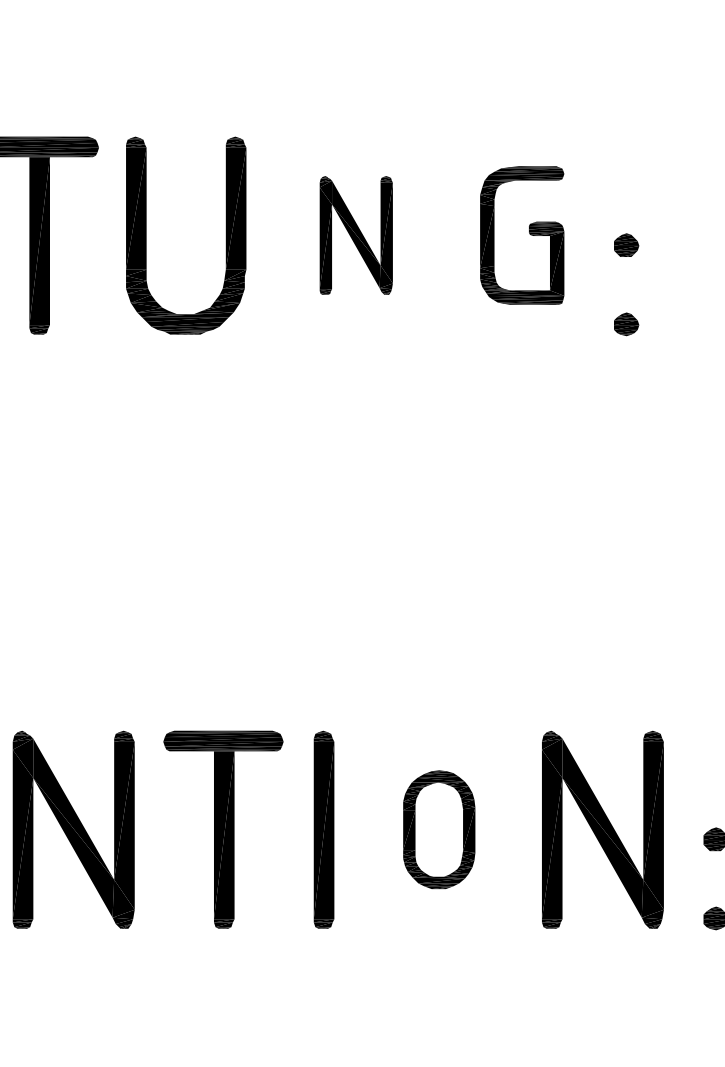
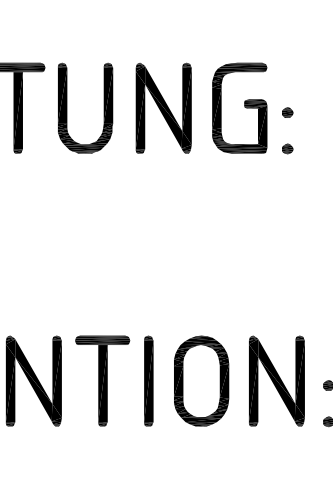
part: (355, 234) -> (163, 107), size x1.67
part: (521, 234) -> (239, 107), size x1.43
part: (438, 828) -> (201, 380), size x1.67

